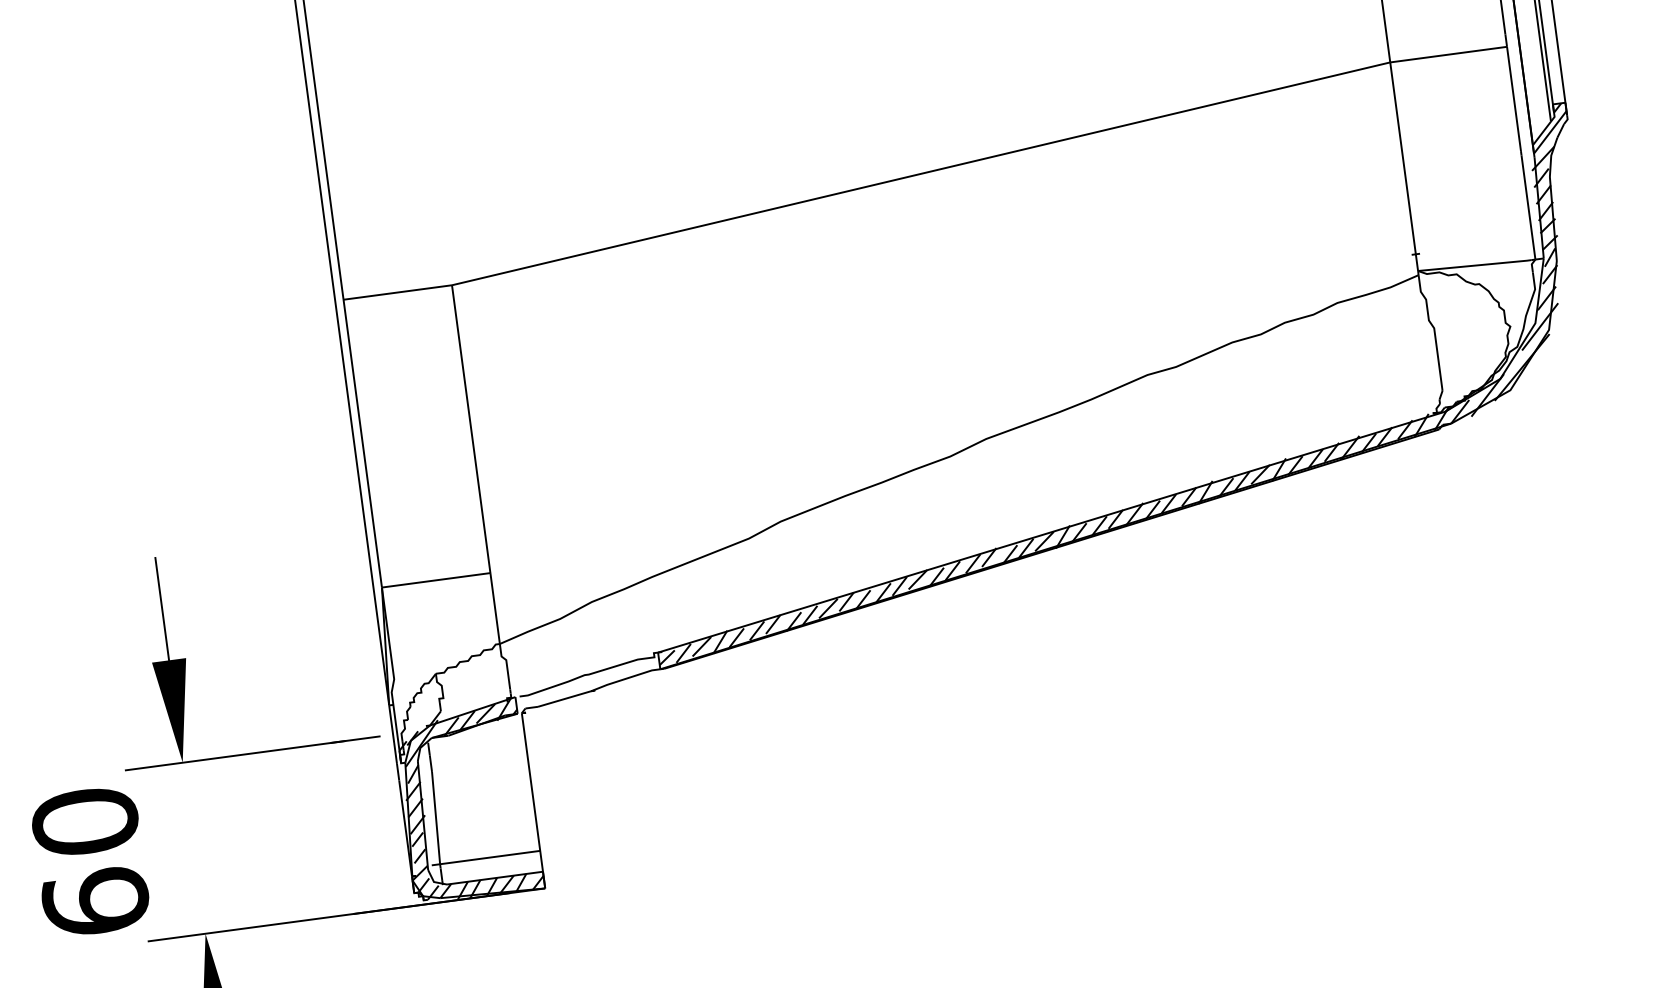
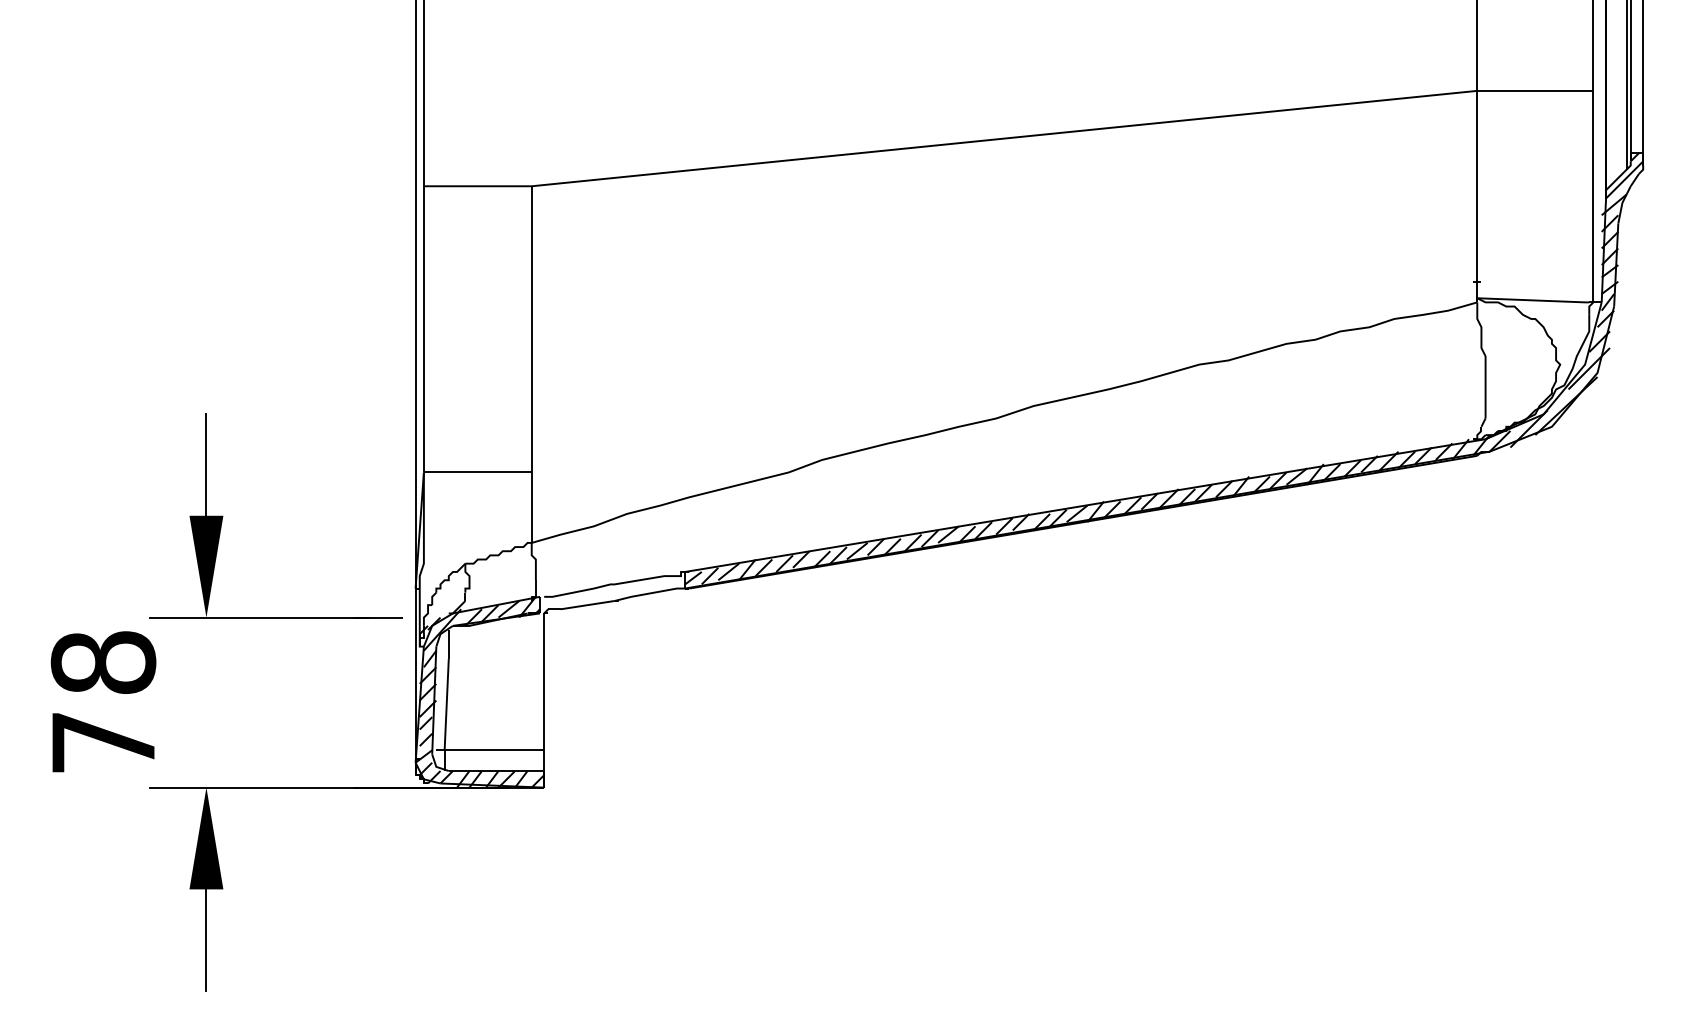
text: (90, 861) -> (103, 702), 60 -> 78

